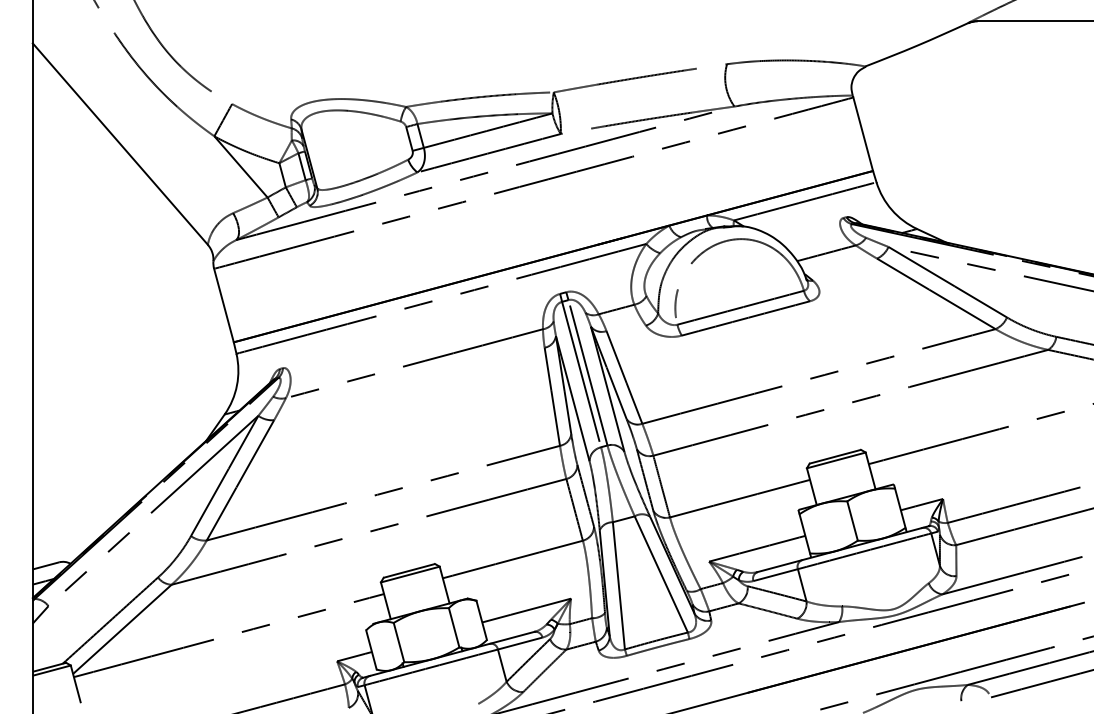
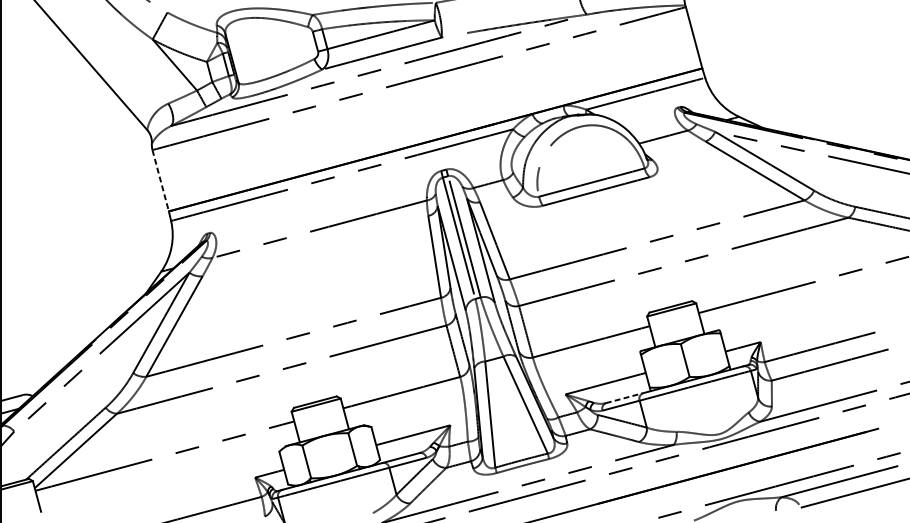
line: (224, 306) -> (161, 181), solid -> dashed
line: (780, 566) -> (625, 398), solid -> dashed

